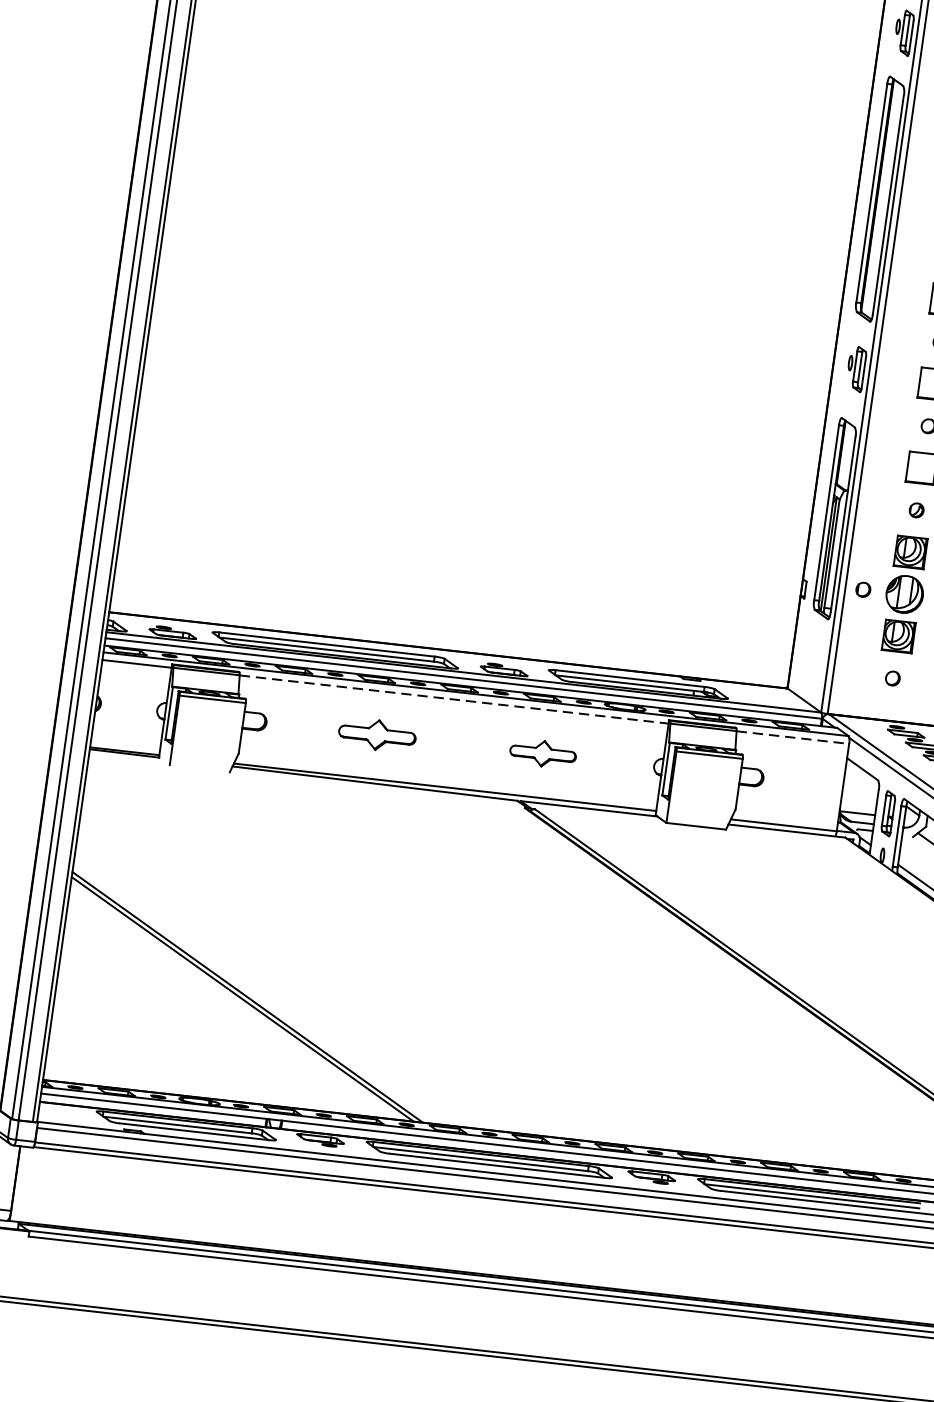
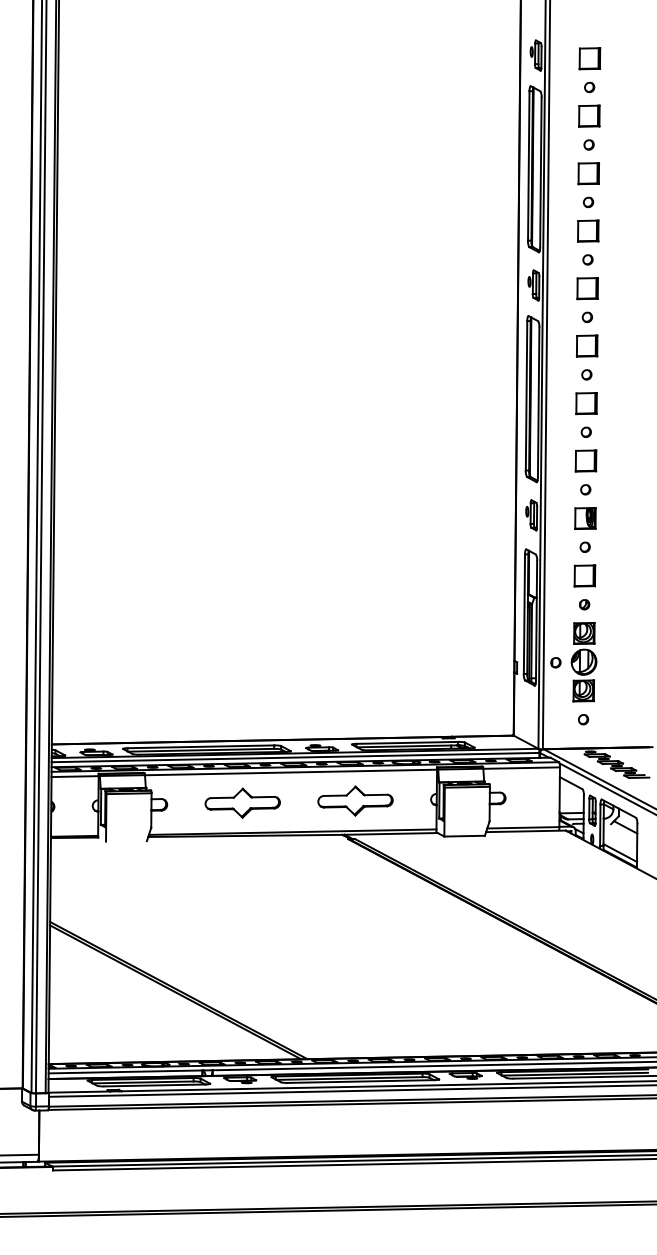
line: (454, 699) -> (291, 772), dashed -> solid
part: (377, 734) -> (242, 802), size x1.43
line: (794, 738) -> (522, 768), dashed -> solid
part: (543, 752) -> (355, 800), size x1.67

